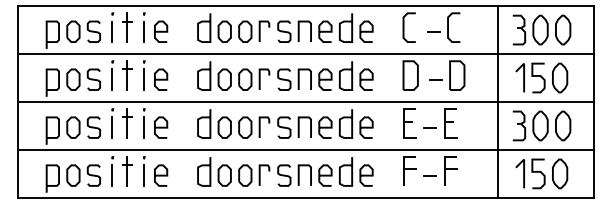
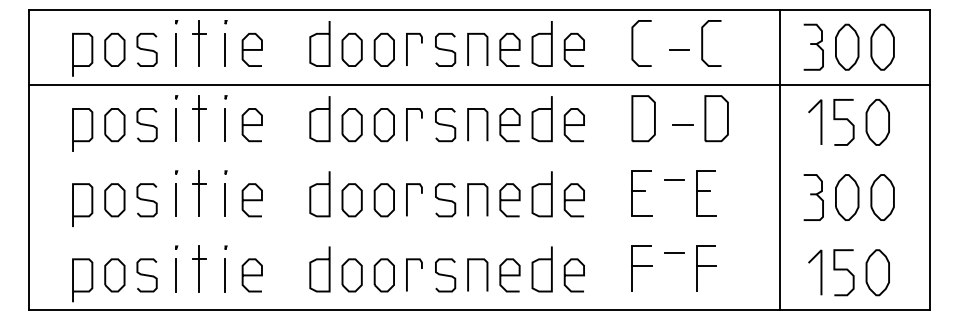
line: (305, 102) -> (478, 160), removed
line: (429, 127) -> (673, 179), moved
line: (305, 149) -> (478, 234), removed
line: (429, 175) -> (673, 253), moved

